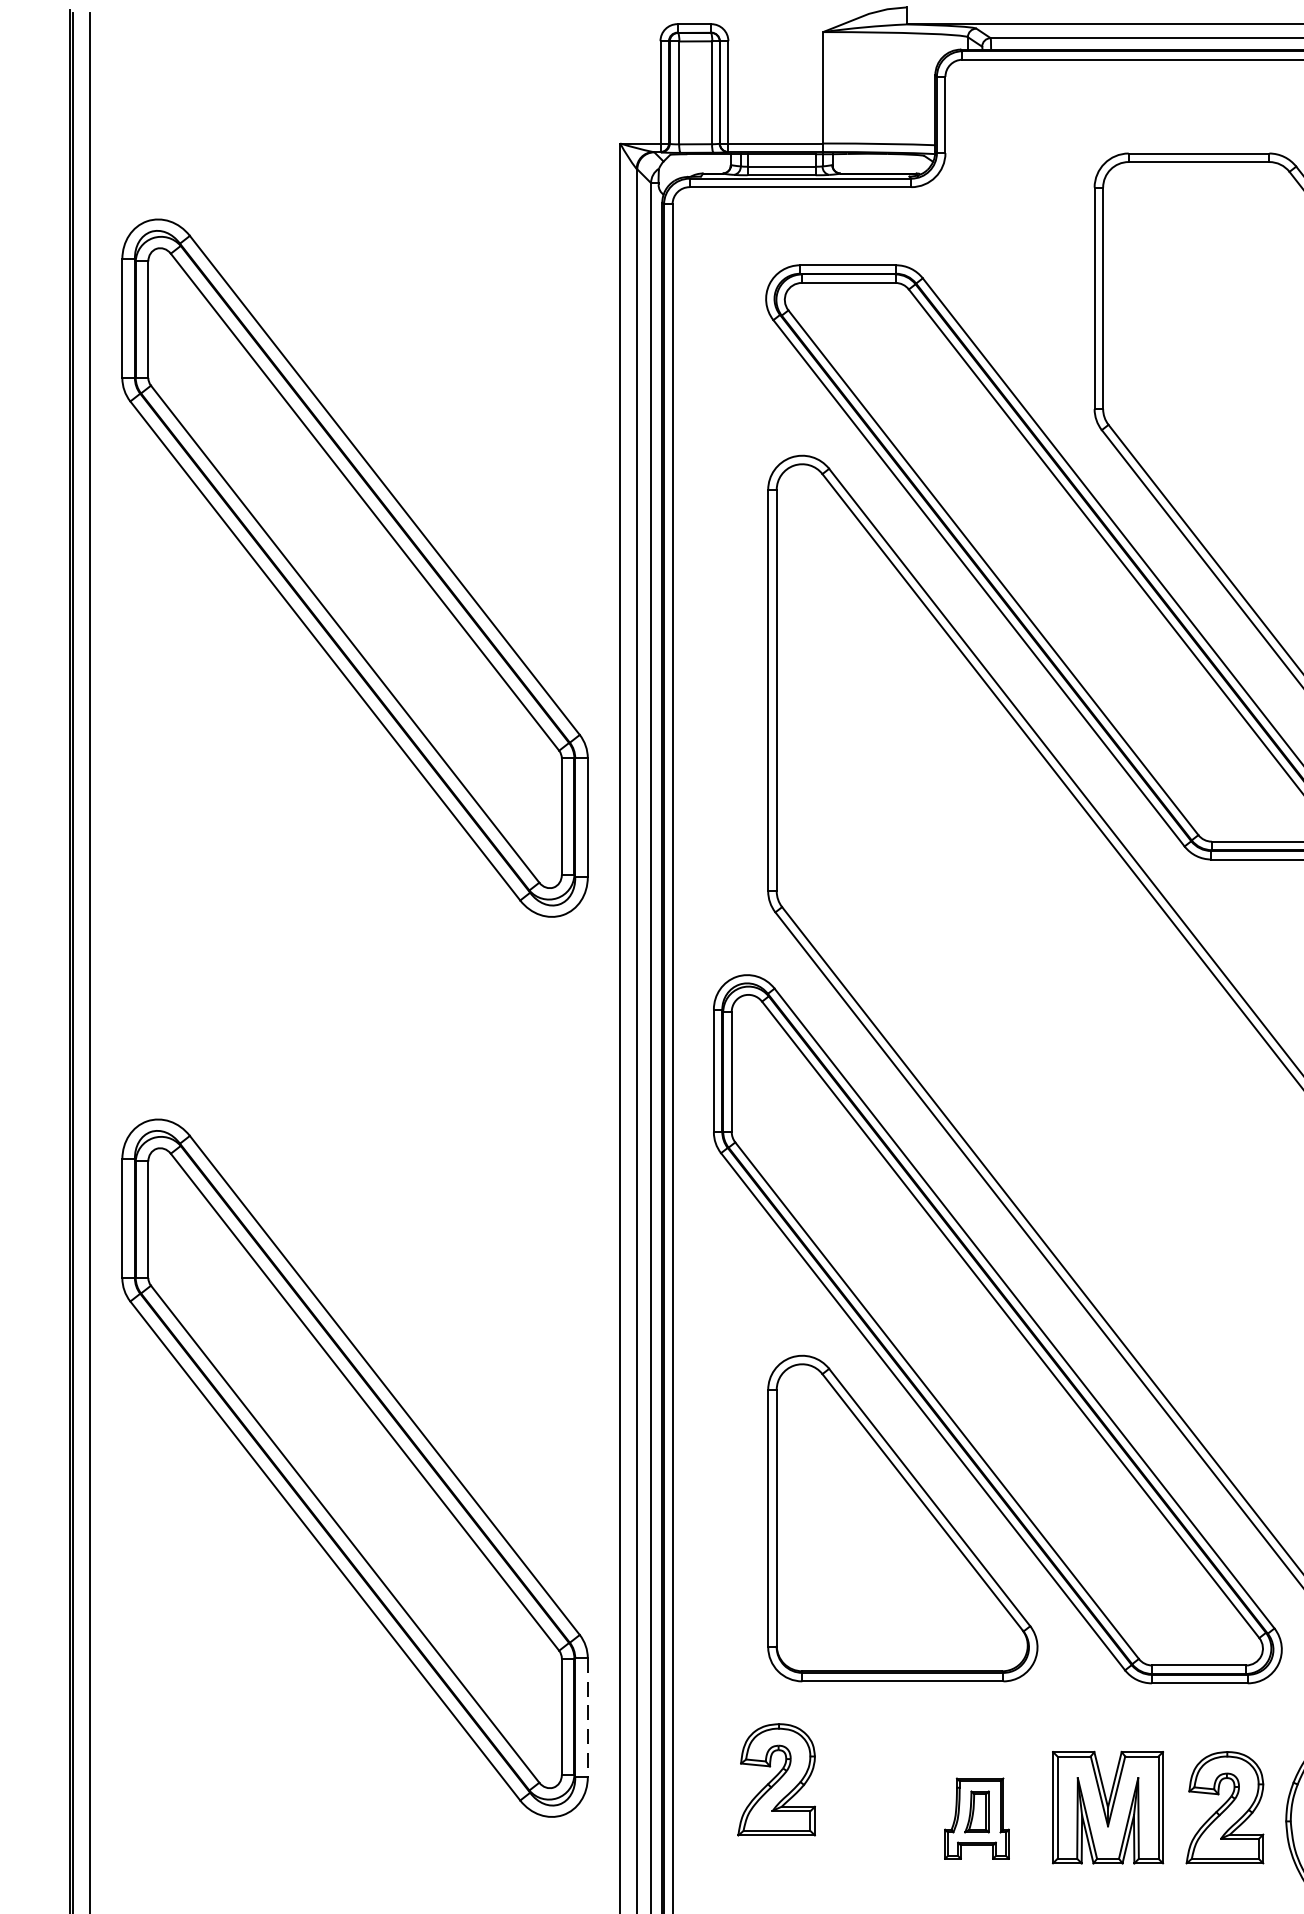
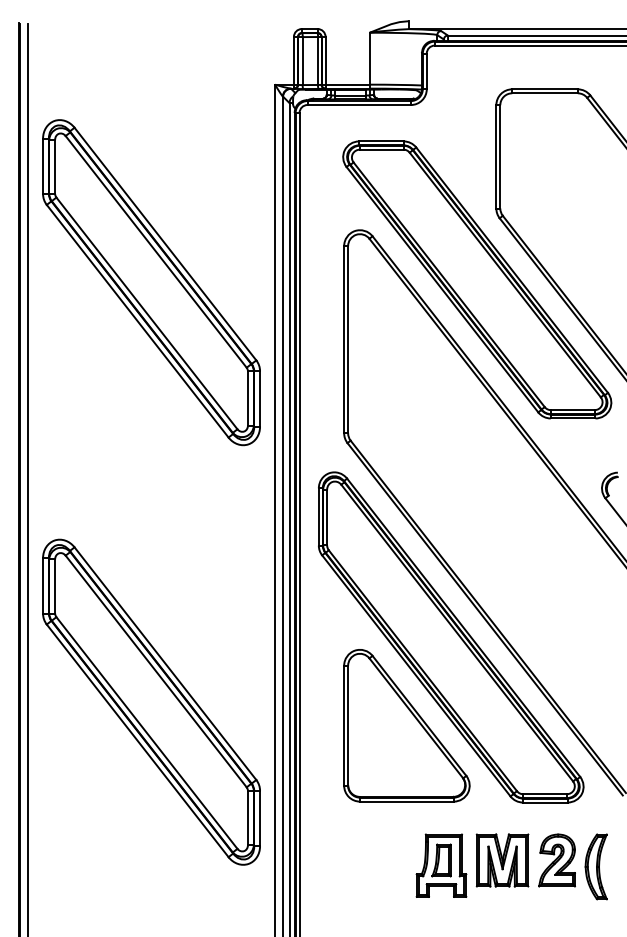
line: (588, 1717) -> (260, 818), dashed -> solid
part: (775, 1779) -> (347, 847), removed
part: (976, 1818) -> (441, 865), size x1.67

